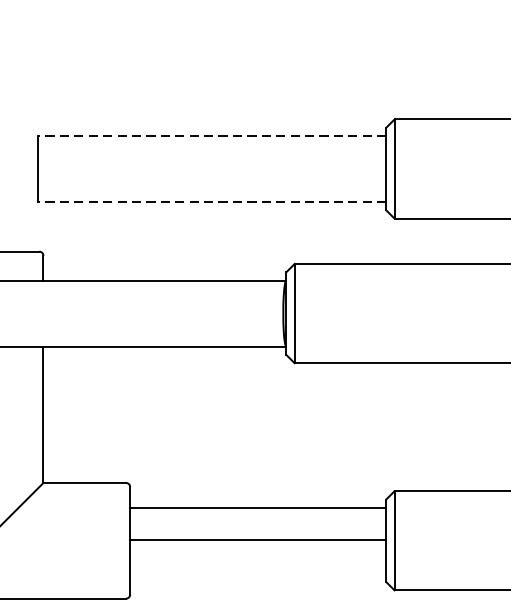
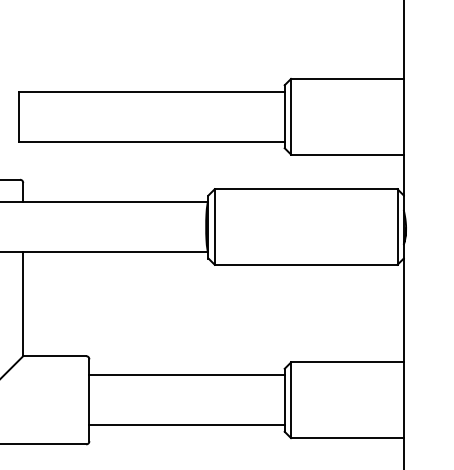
line: (211, 135) -> (151, 91), dashed -> solid
line: (211, 201) -> (151, 141), dashed -> solid
line: (257, 539) -> (186, 425), moved

